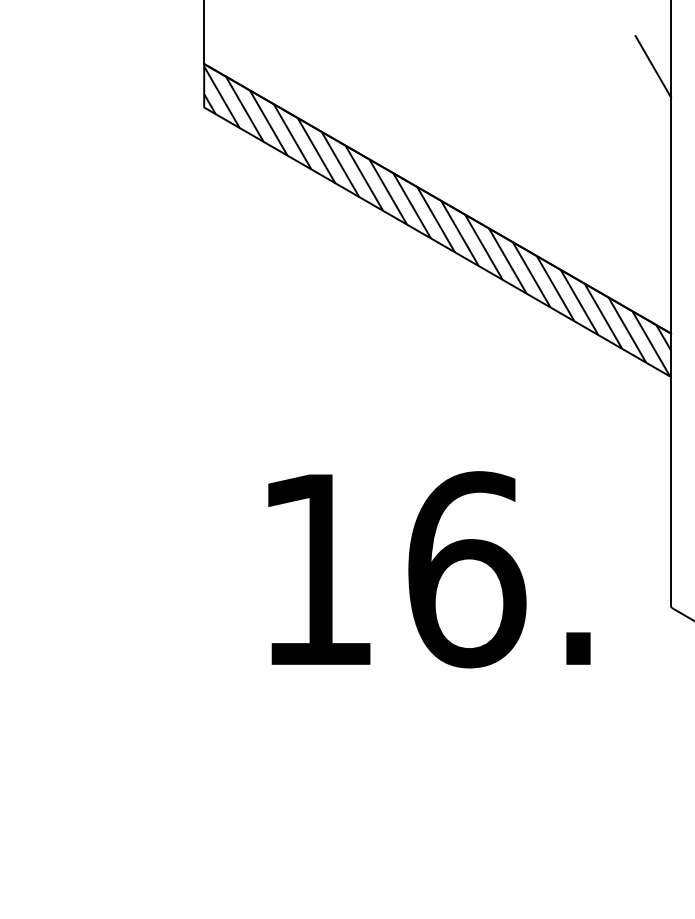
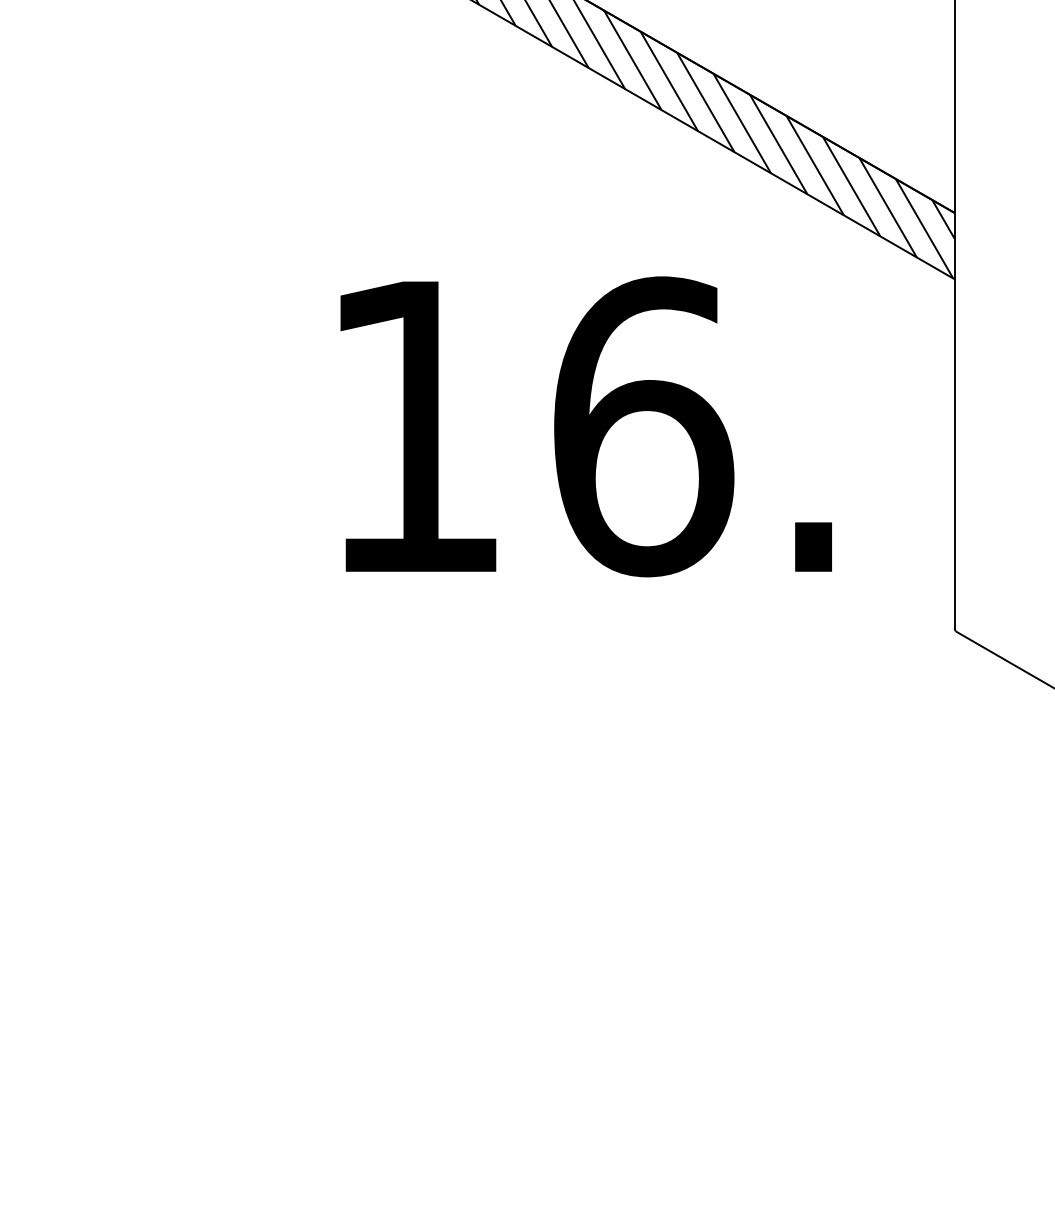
text: (429, 569) -> (586, 426), moved

